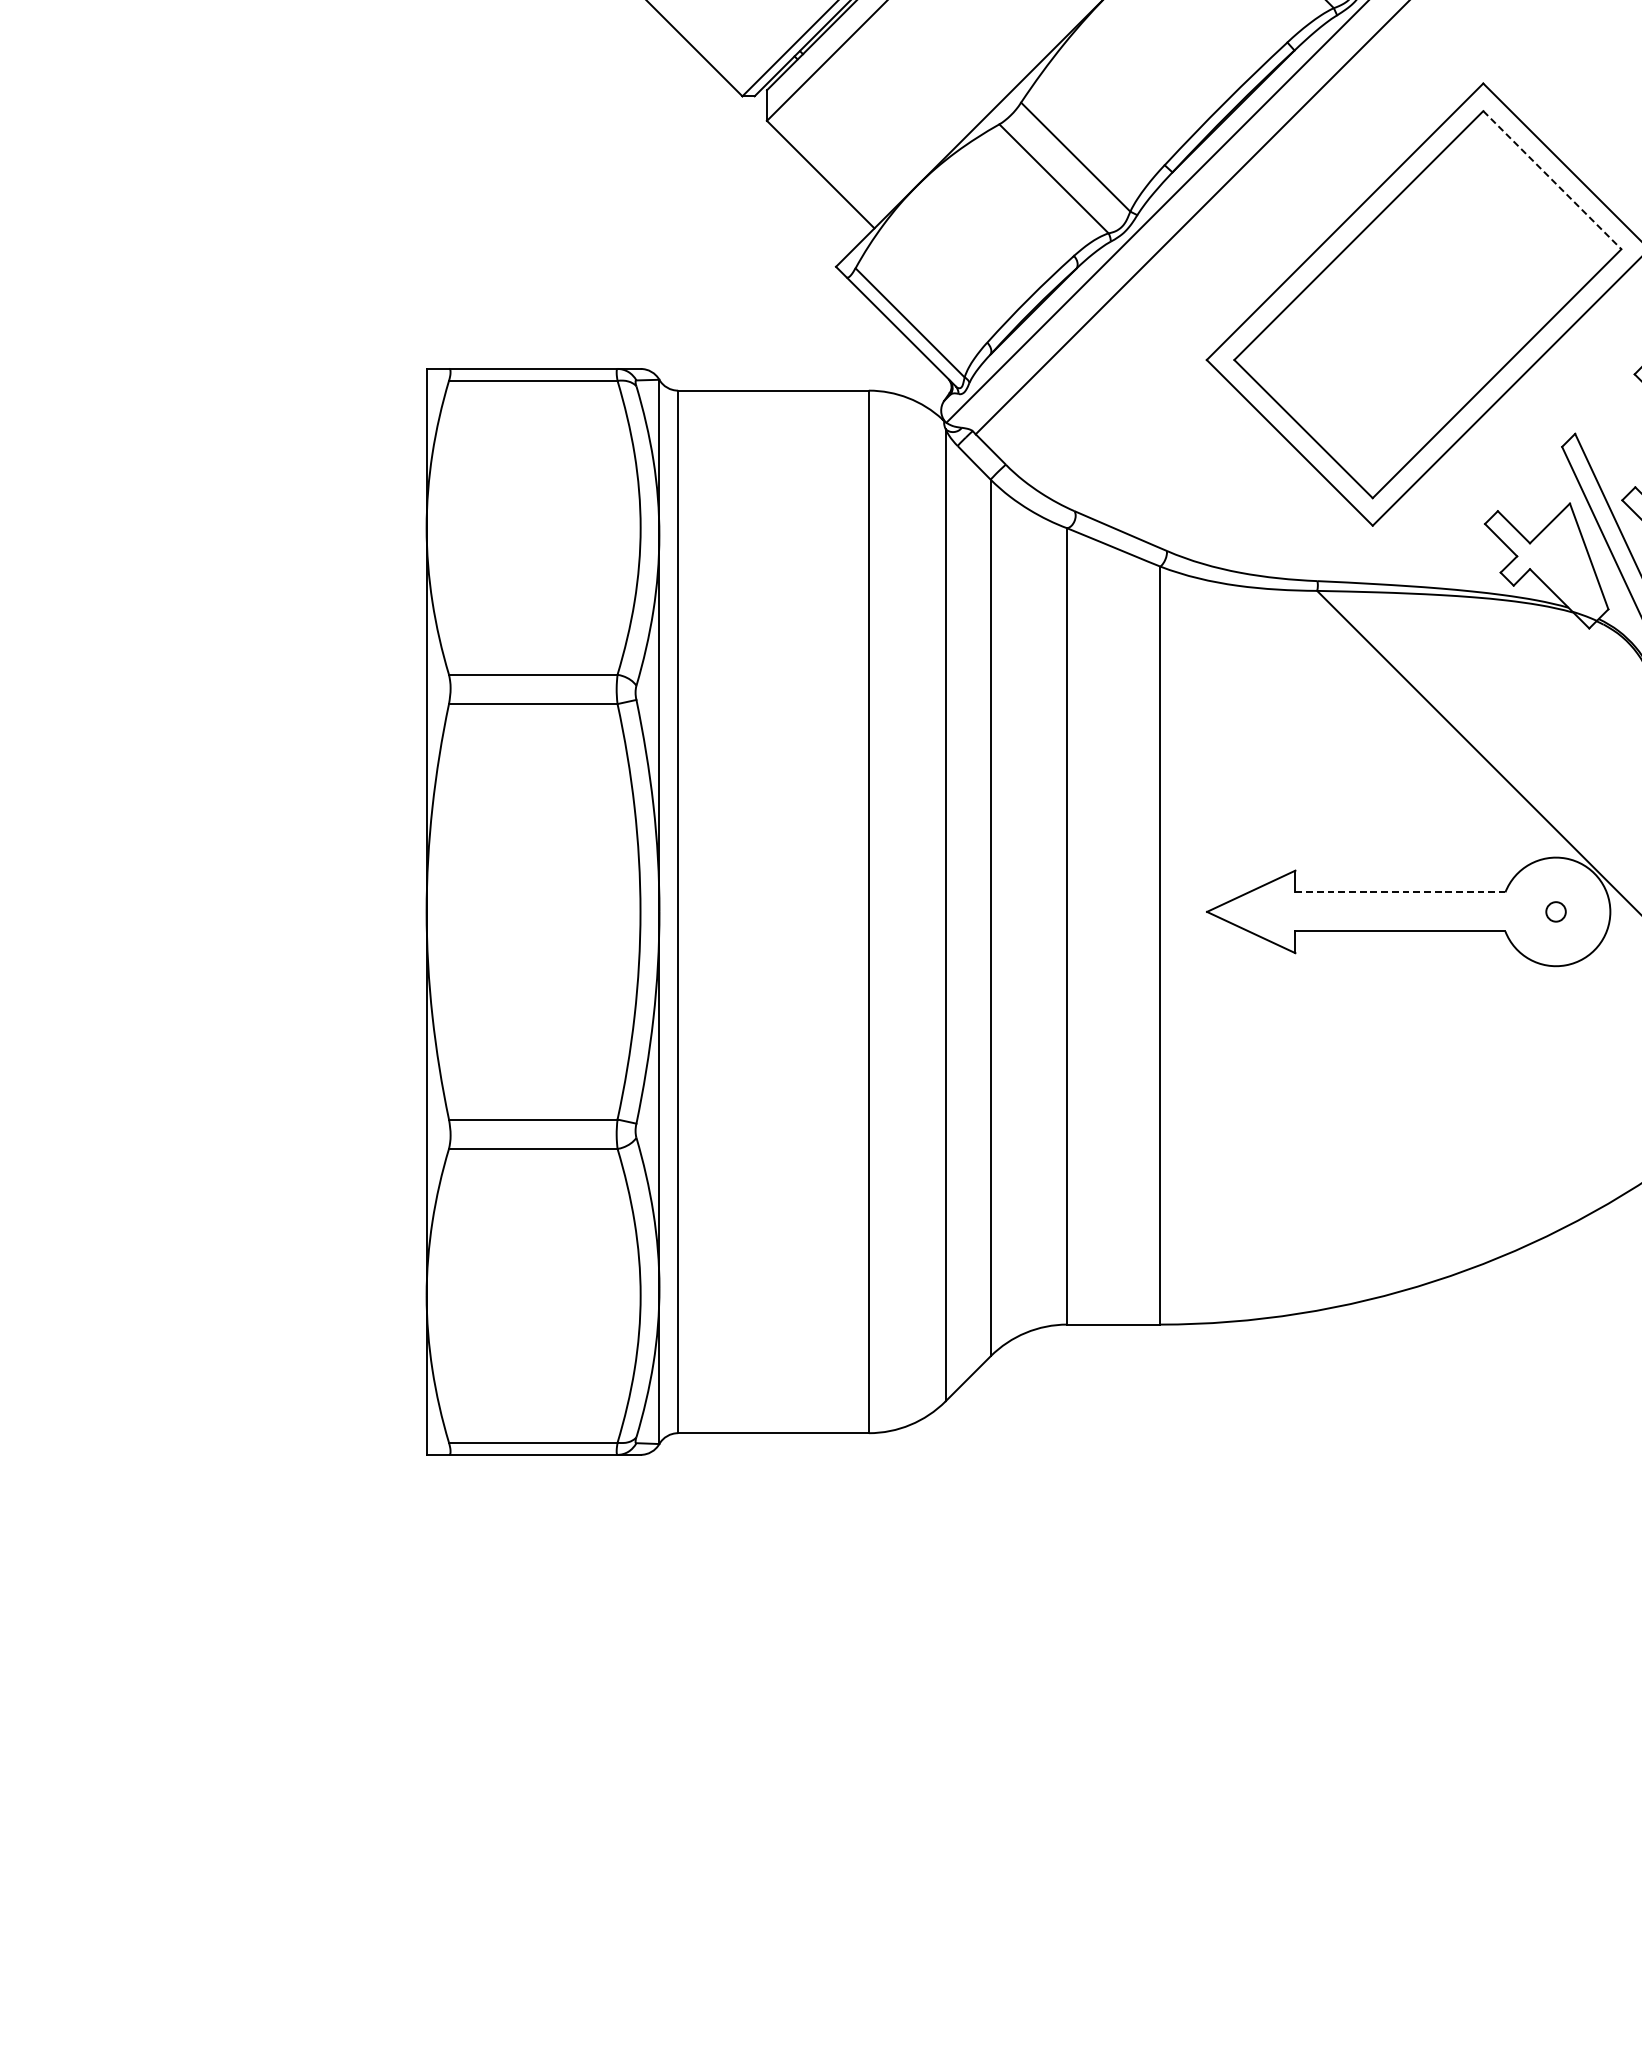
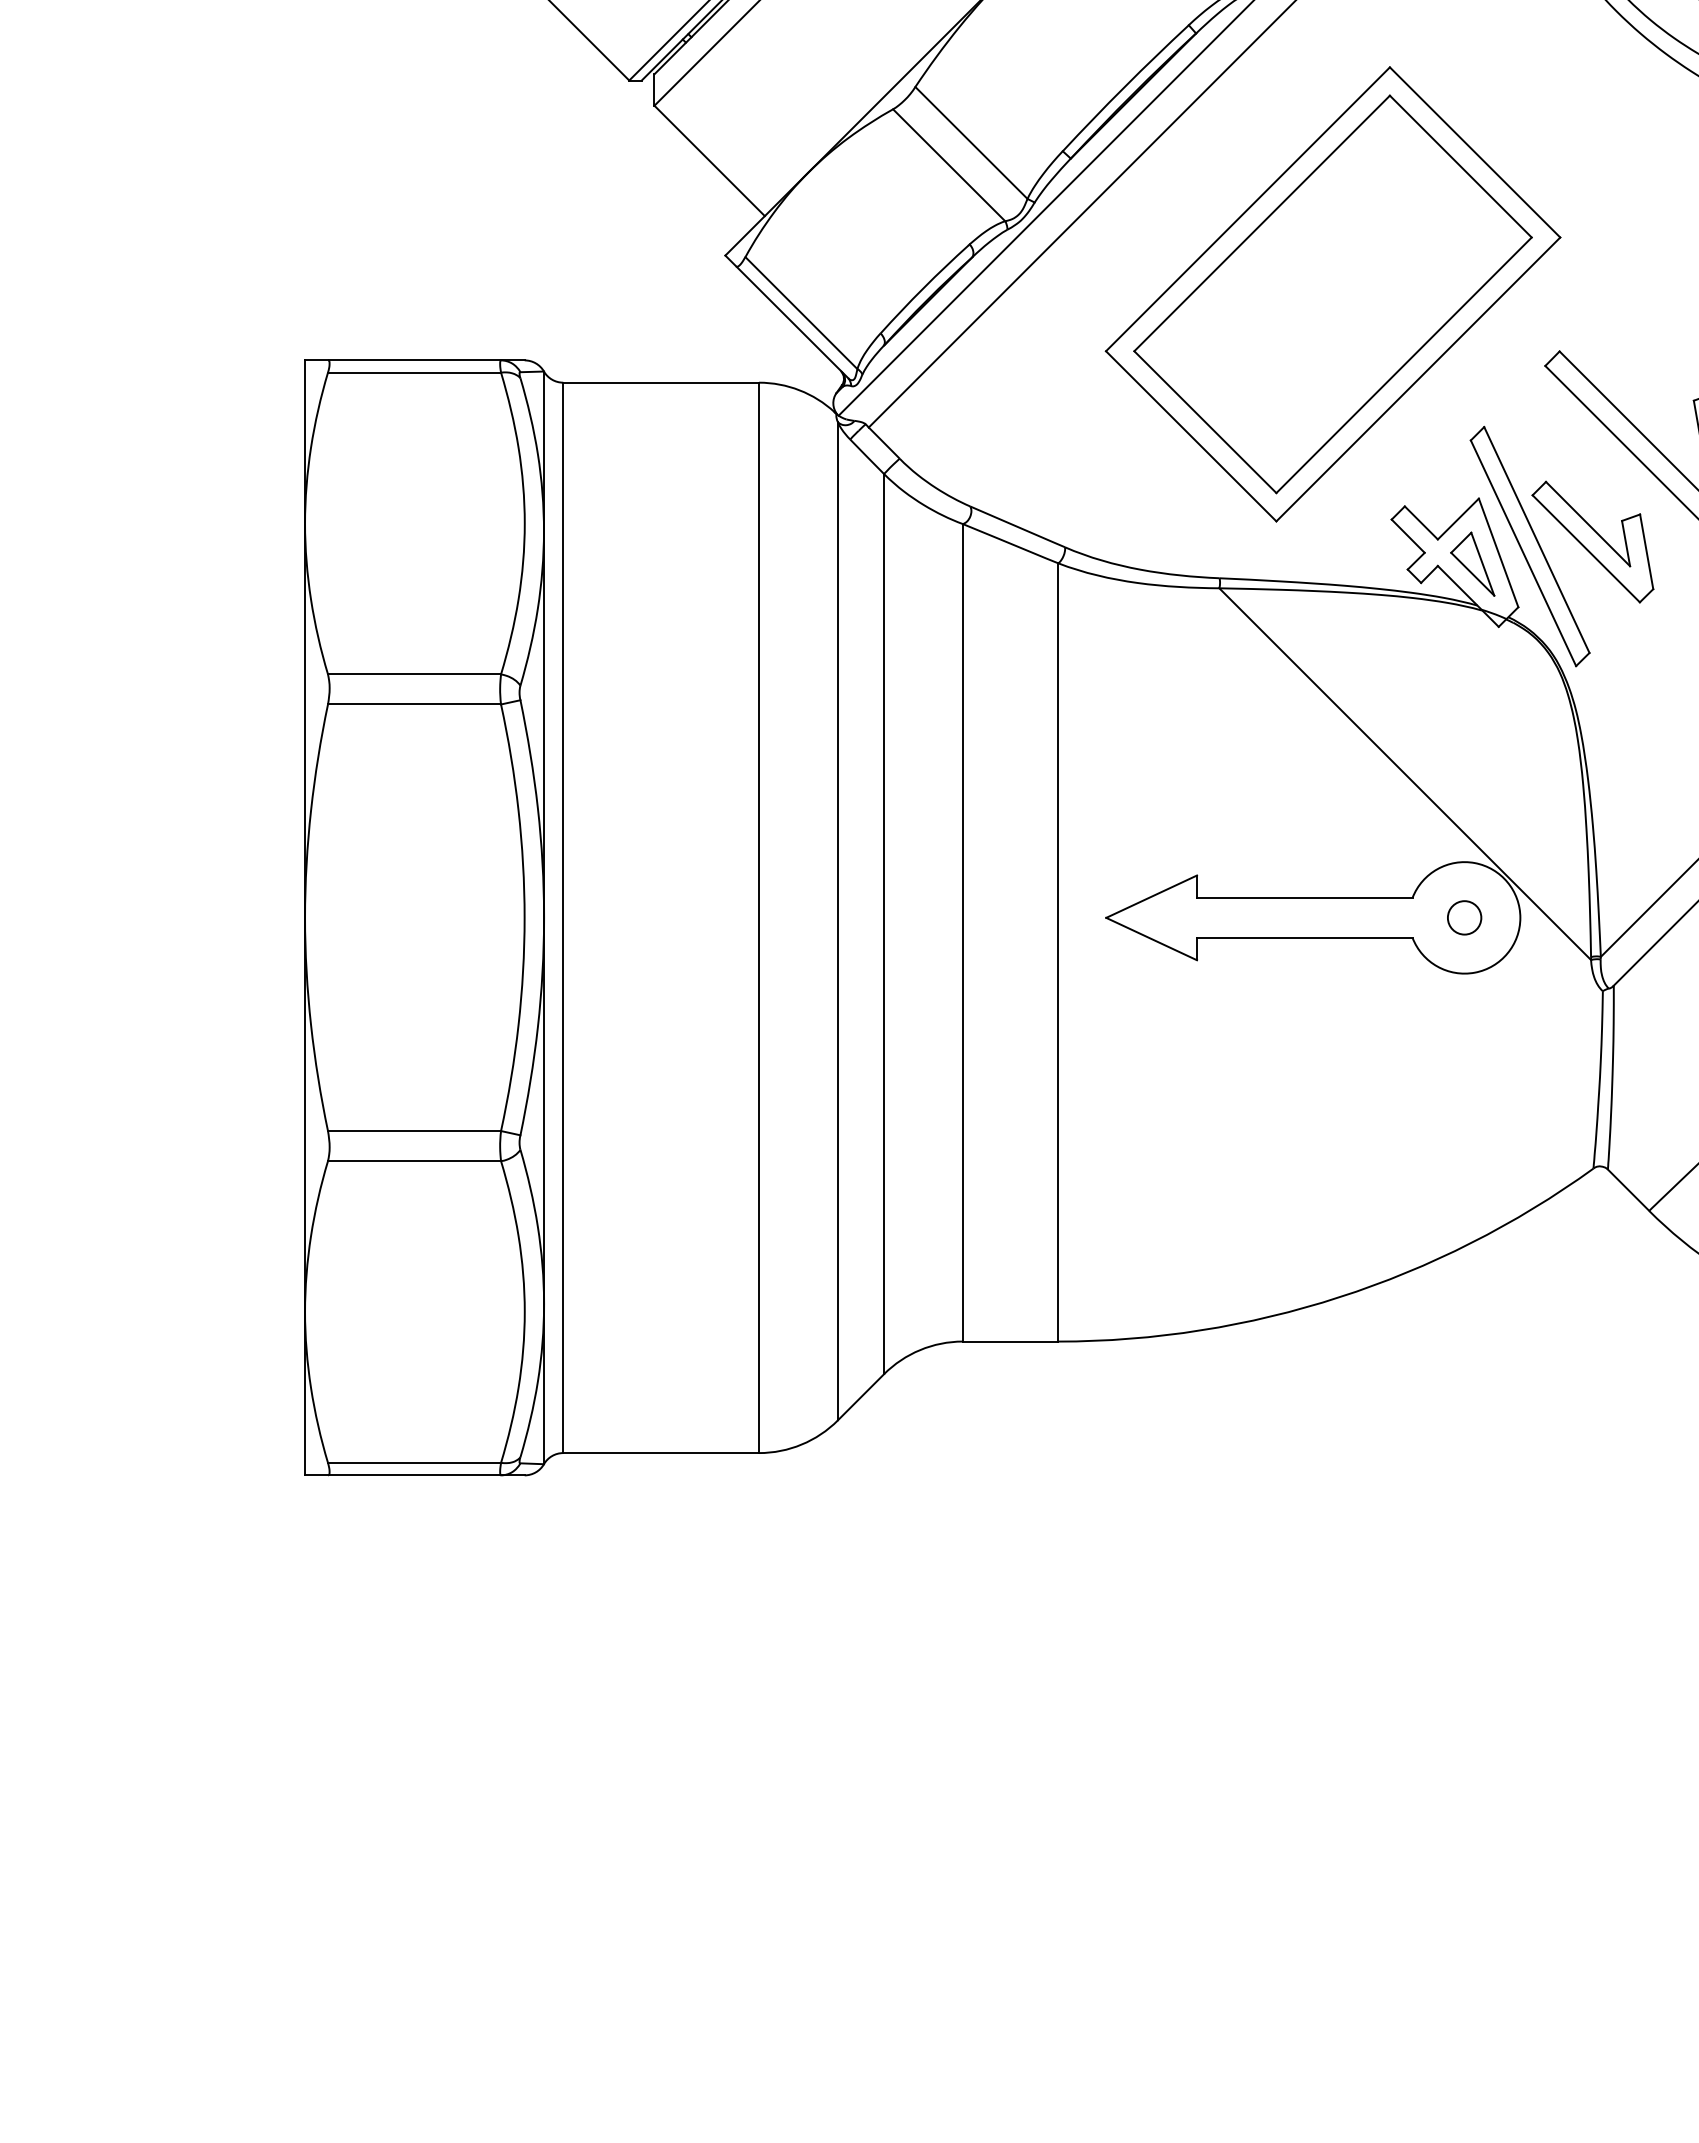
line: (1553, 180) -> (1461, 166), dashed -> solid
part: (1563, 566) -> (1472, 563), added
line: (1400, 892) -> (1304, 897), dashed -> solid
circle: (1555, 911) -> (1464, 917), size x1.67

